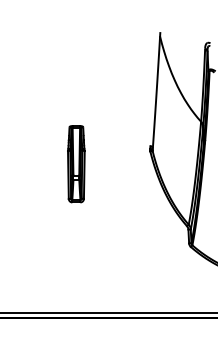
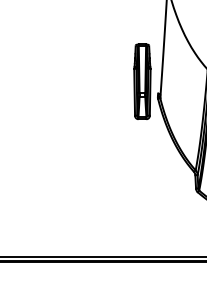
part: (76, 164) -> (142, 82), moved

